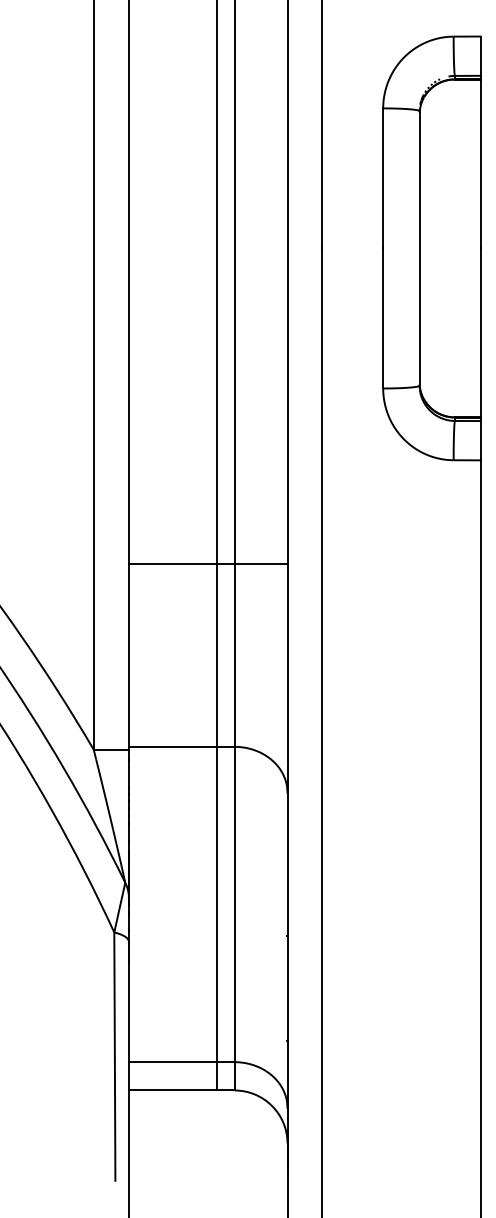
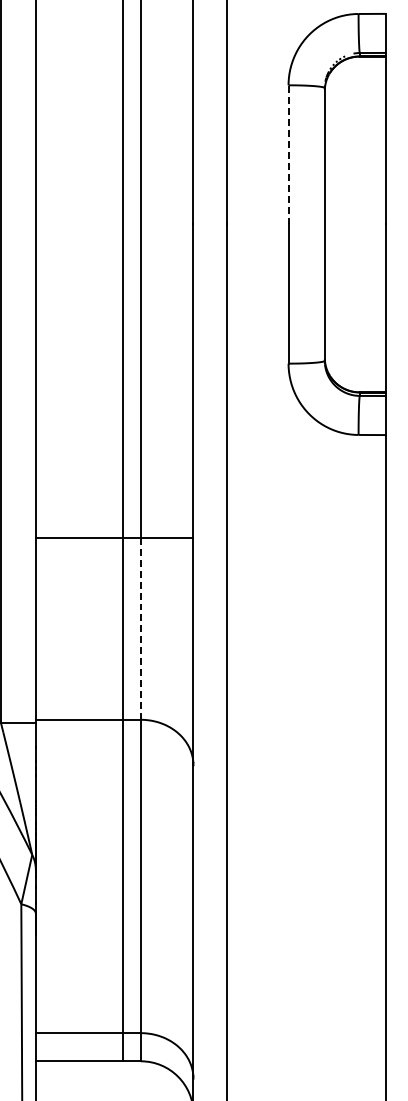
line: (383, 177) -> (288, 153), solid -> dashed
line: (234, 655) -> (140, 629), solid -> dashed

